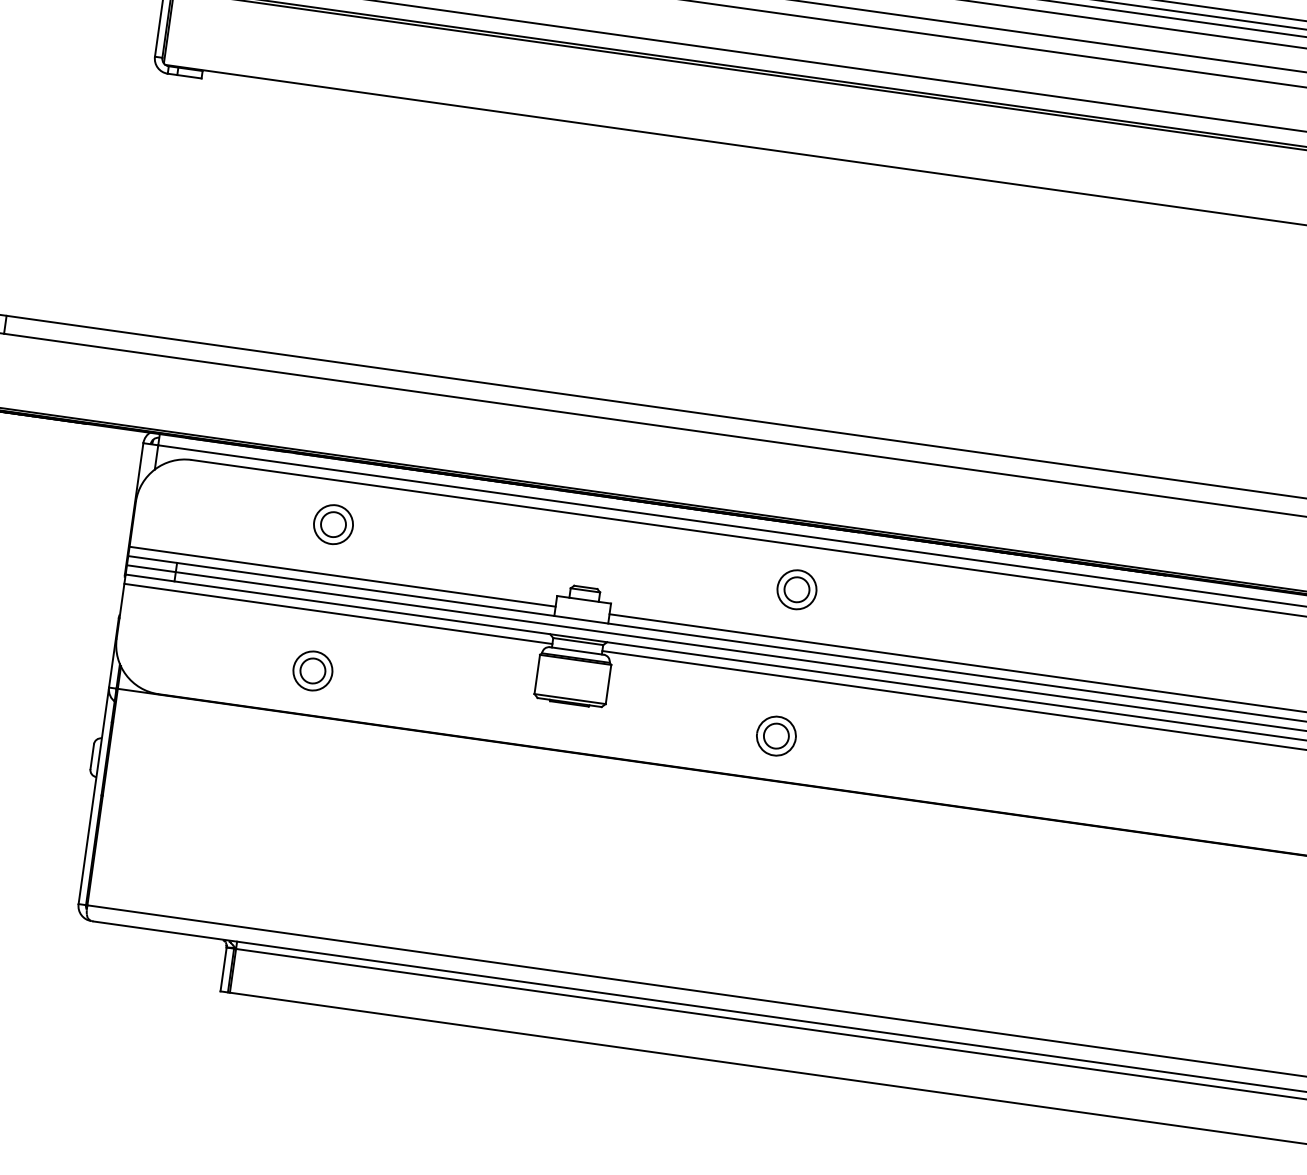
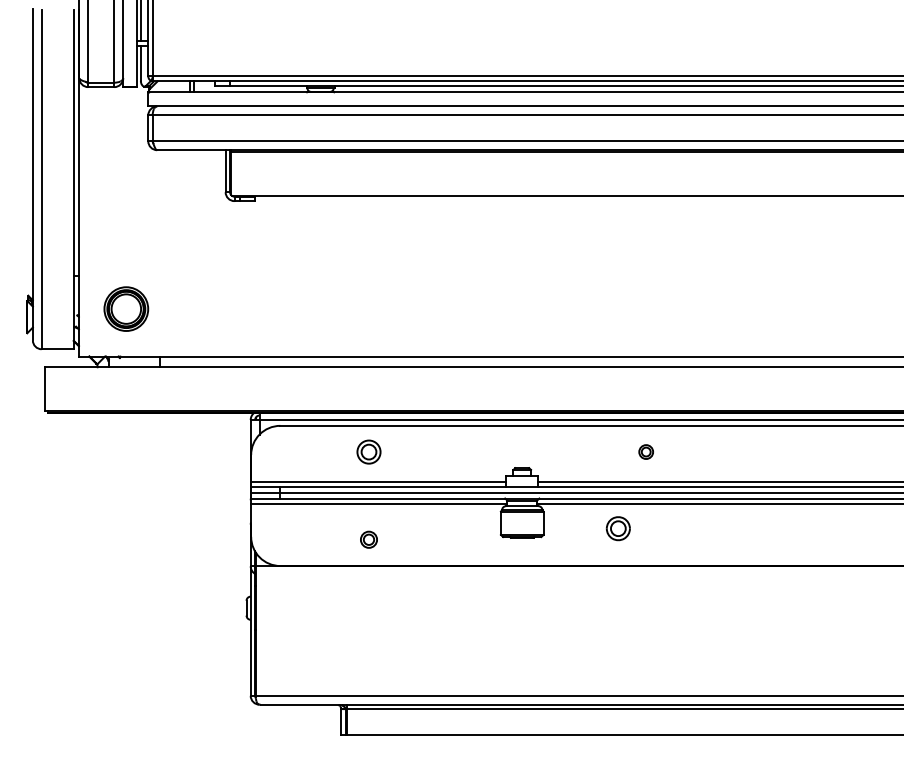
part: (795, 588) -> (645, 451), size x0.6
part: (312, 670) -> (368, 539), size x0.7
part: (775, 735) -> (617, 528), moved

